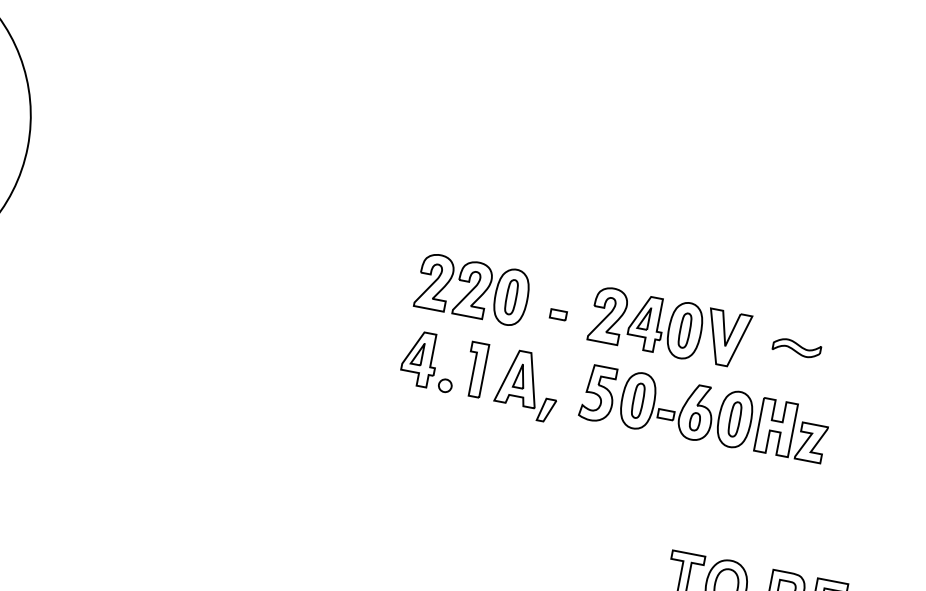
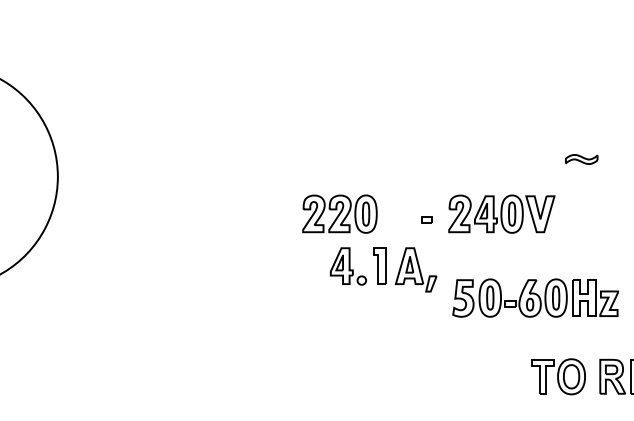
part: (472, 288) -> (339, 213), moved
part: (796, 348) -> (581, 159), moved
part: (704, 412) -> (535, 297), moved

